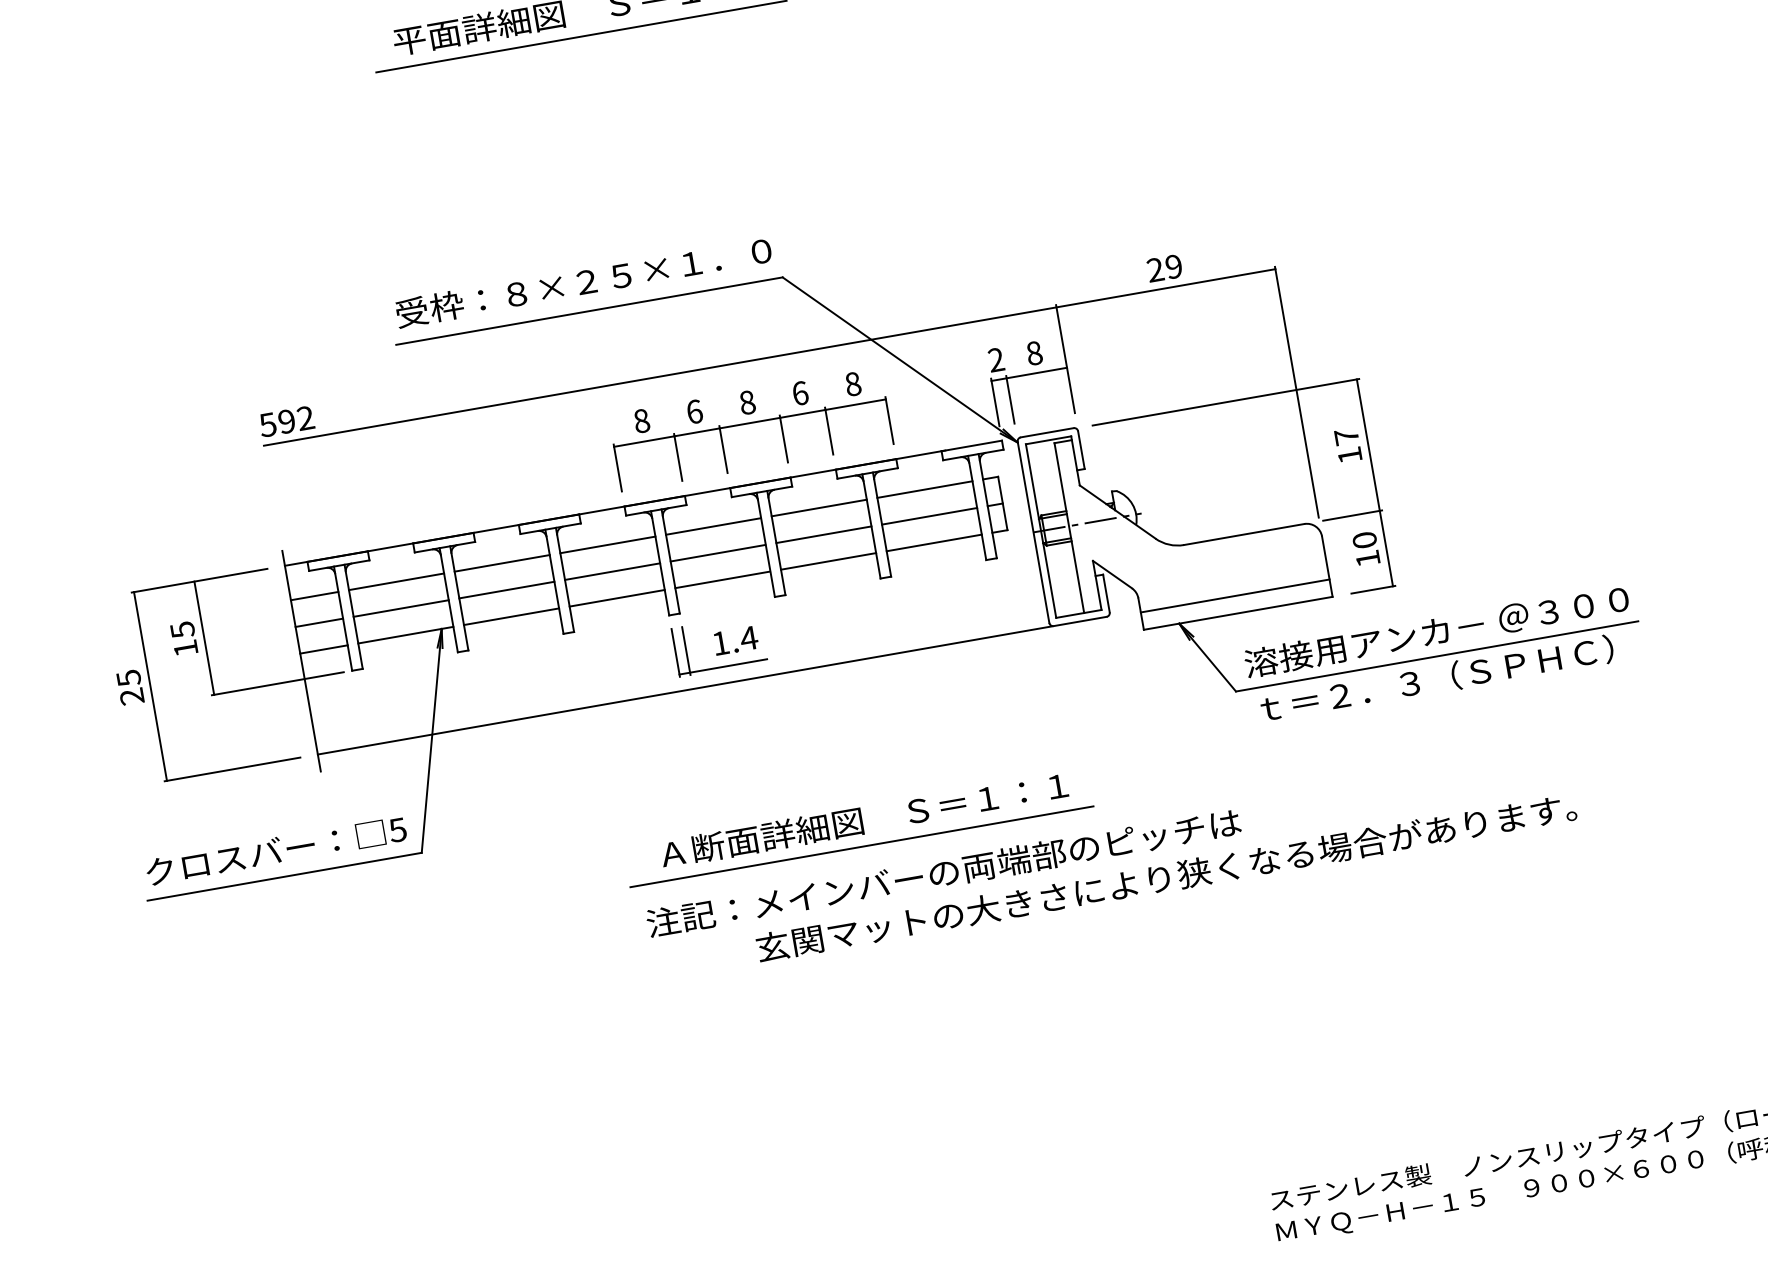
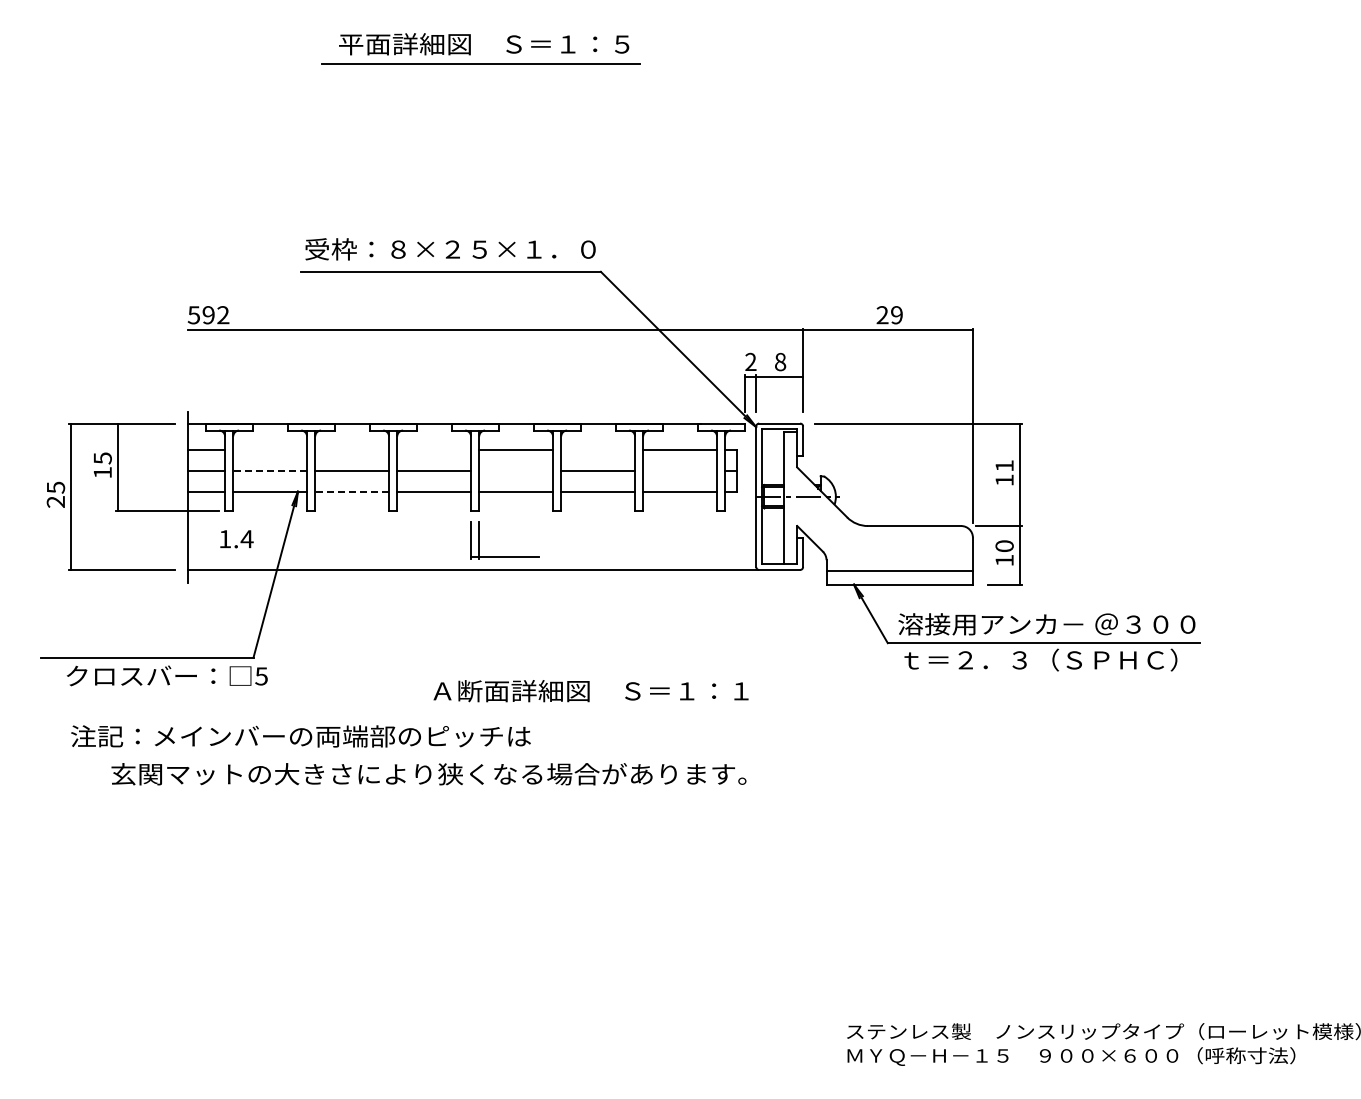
part: (751, 429) -> (557, 382), removed
text: (1346, 436) -> (1004, 465), 17 -> 11
line: (819, 508) -> (598, 450), removed
line: (929, 515) -> (680, 470), removed
line: (608, 545) -> (434, 450), removed
line: (717, 552) -> (515, 470), removed
line: (502, 563) -> (352, 450), removed
line: (397, 582) -> (270, 450), removed
line: (401, 607) -> (270, 470), solid -> dashed
line: (511, 616) -> (352, 491), solid -> dashed
text: (735, 641) -> (236, 539), moved
line: (861, 846) -> (585, 710), removed
text: (275, 850) -> (166, 675), moved
text: (943, 873) -> (300, 736), moved
text: (1165, 878) -> (428, 774), moved

